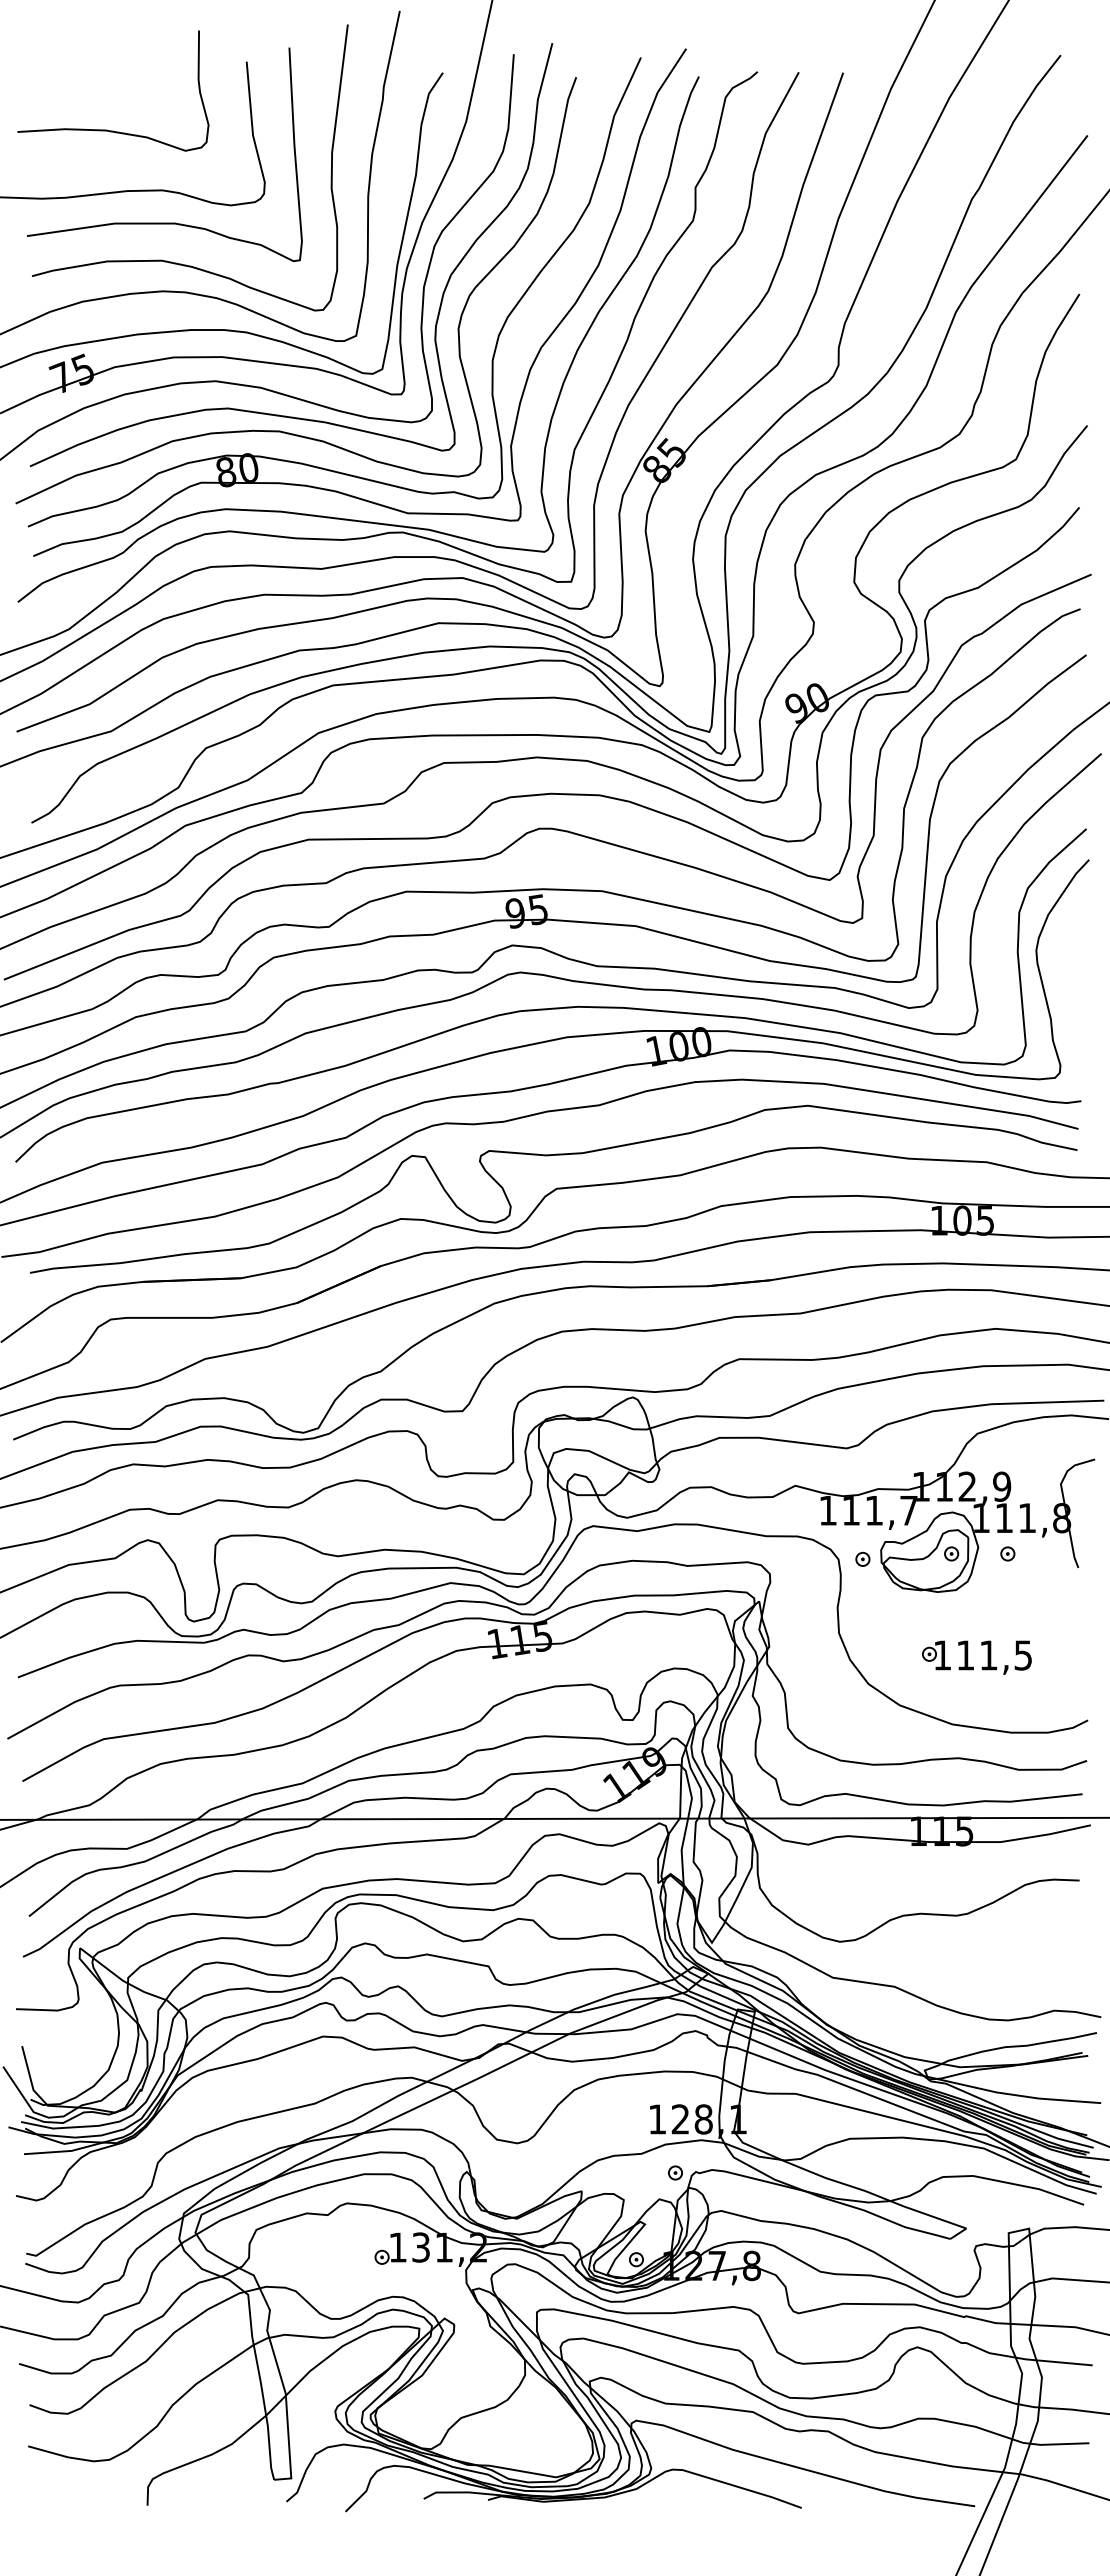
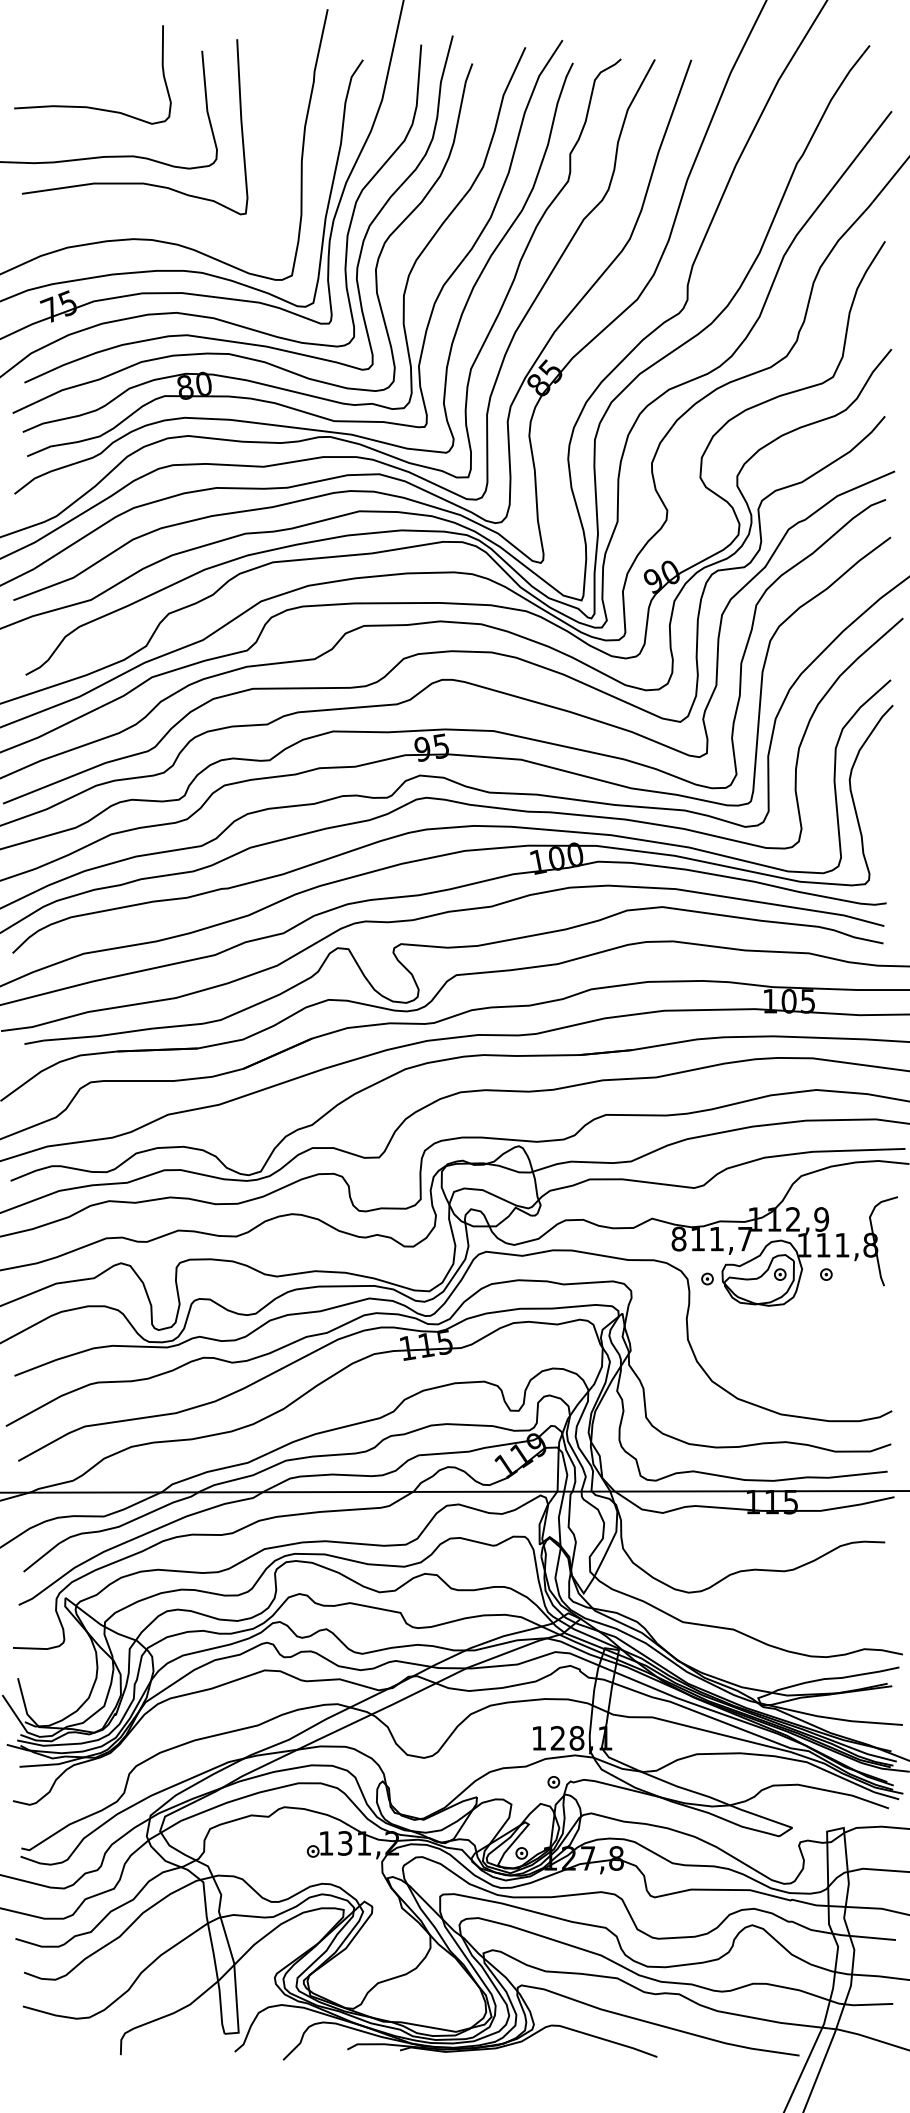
curve: (171, 261) -> (140, 214), removed
text: (828, 1510) -> (679, 1238), 111,7 -> 811,7
part: (968, 1657) -> (794, 1359), removed

